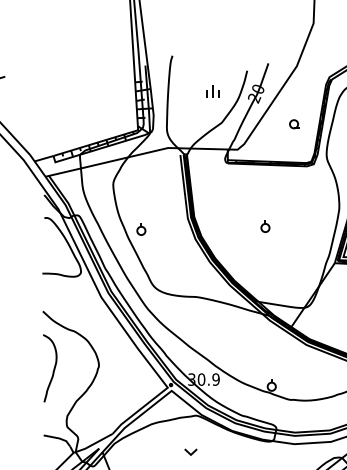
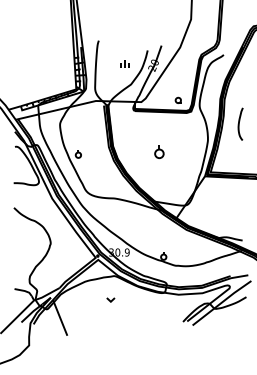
part: (292, 122) -> (177, 99), moved
part: (265, 226) -> (159, 152), size x1.6
curve: (52, 368) -> (20, 245), removed

